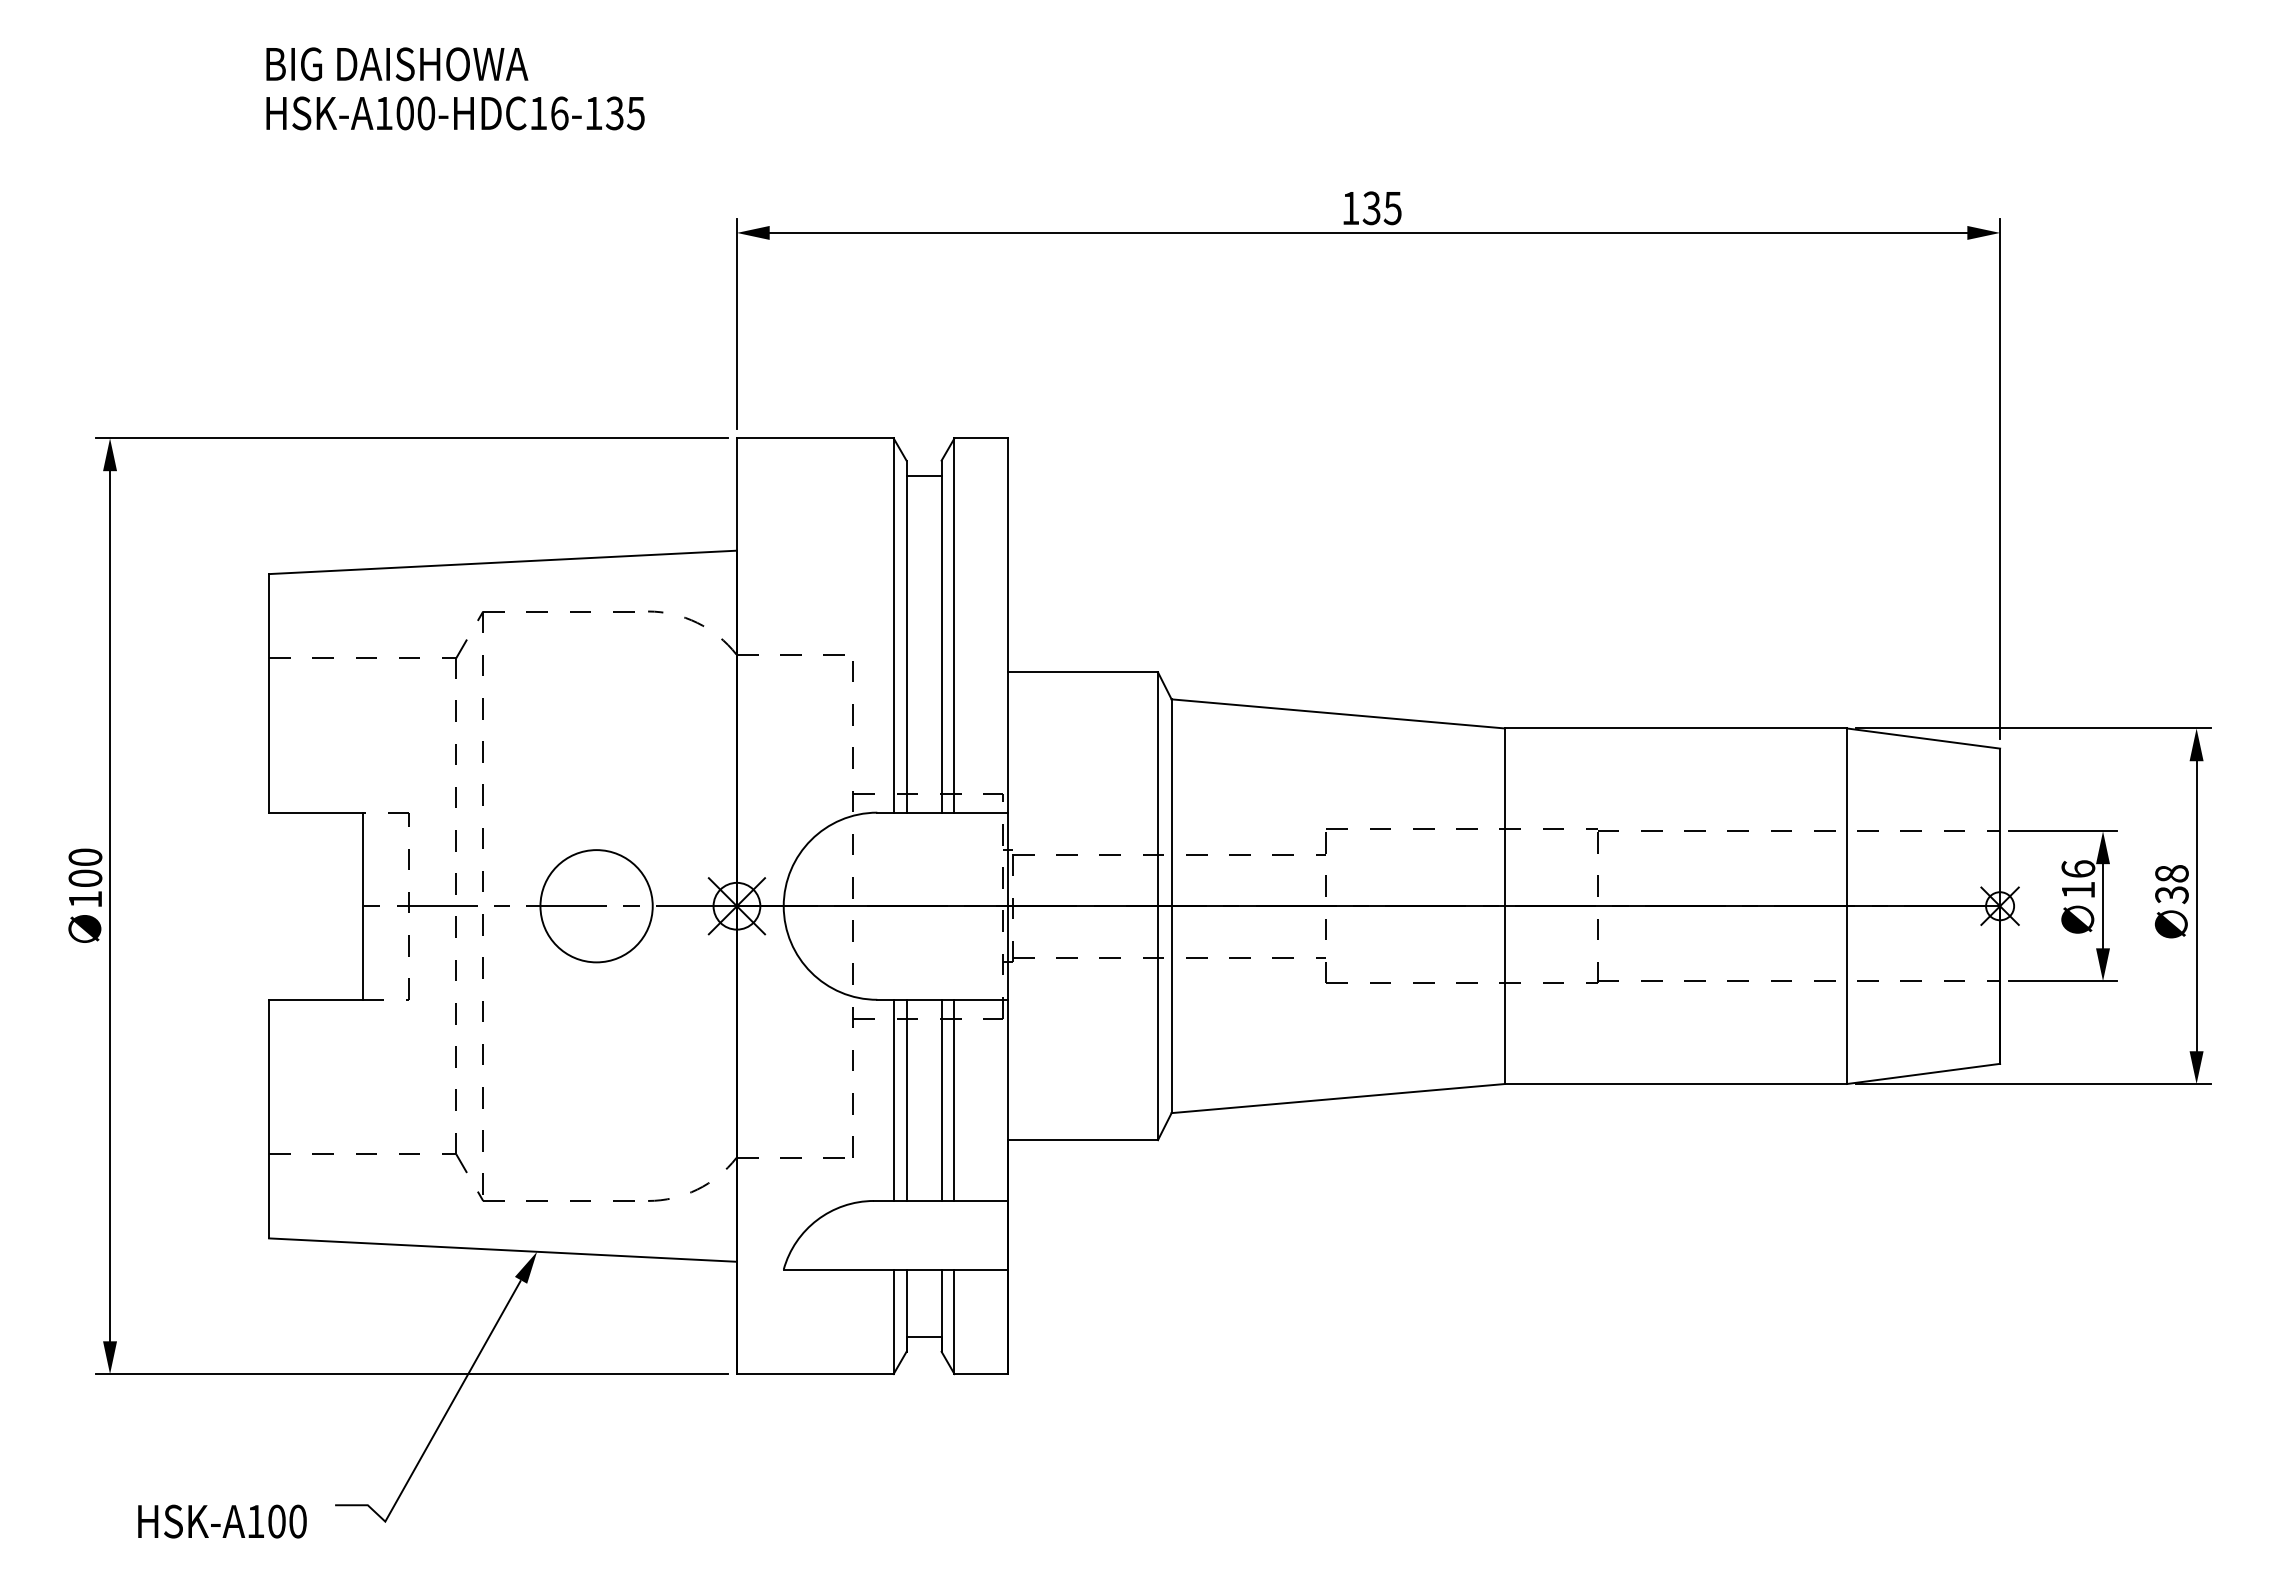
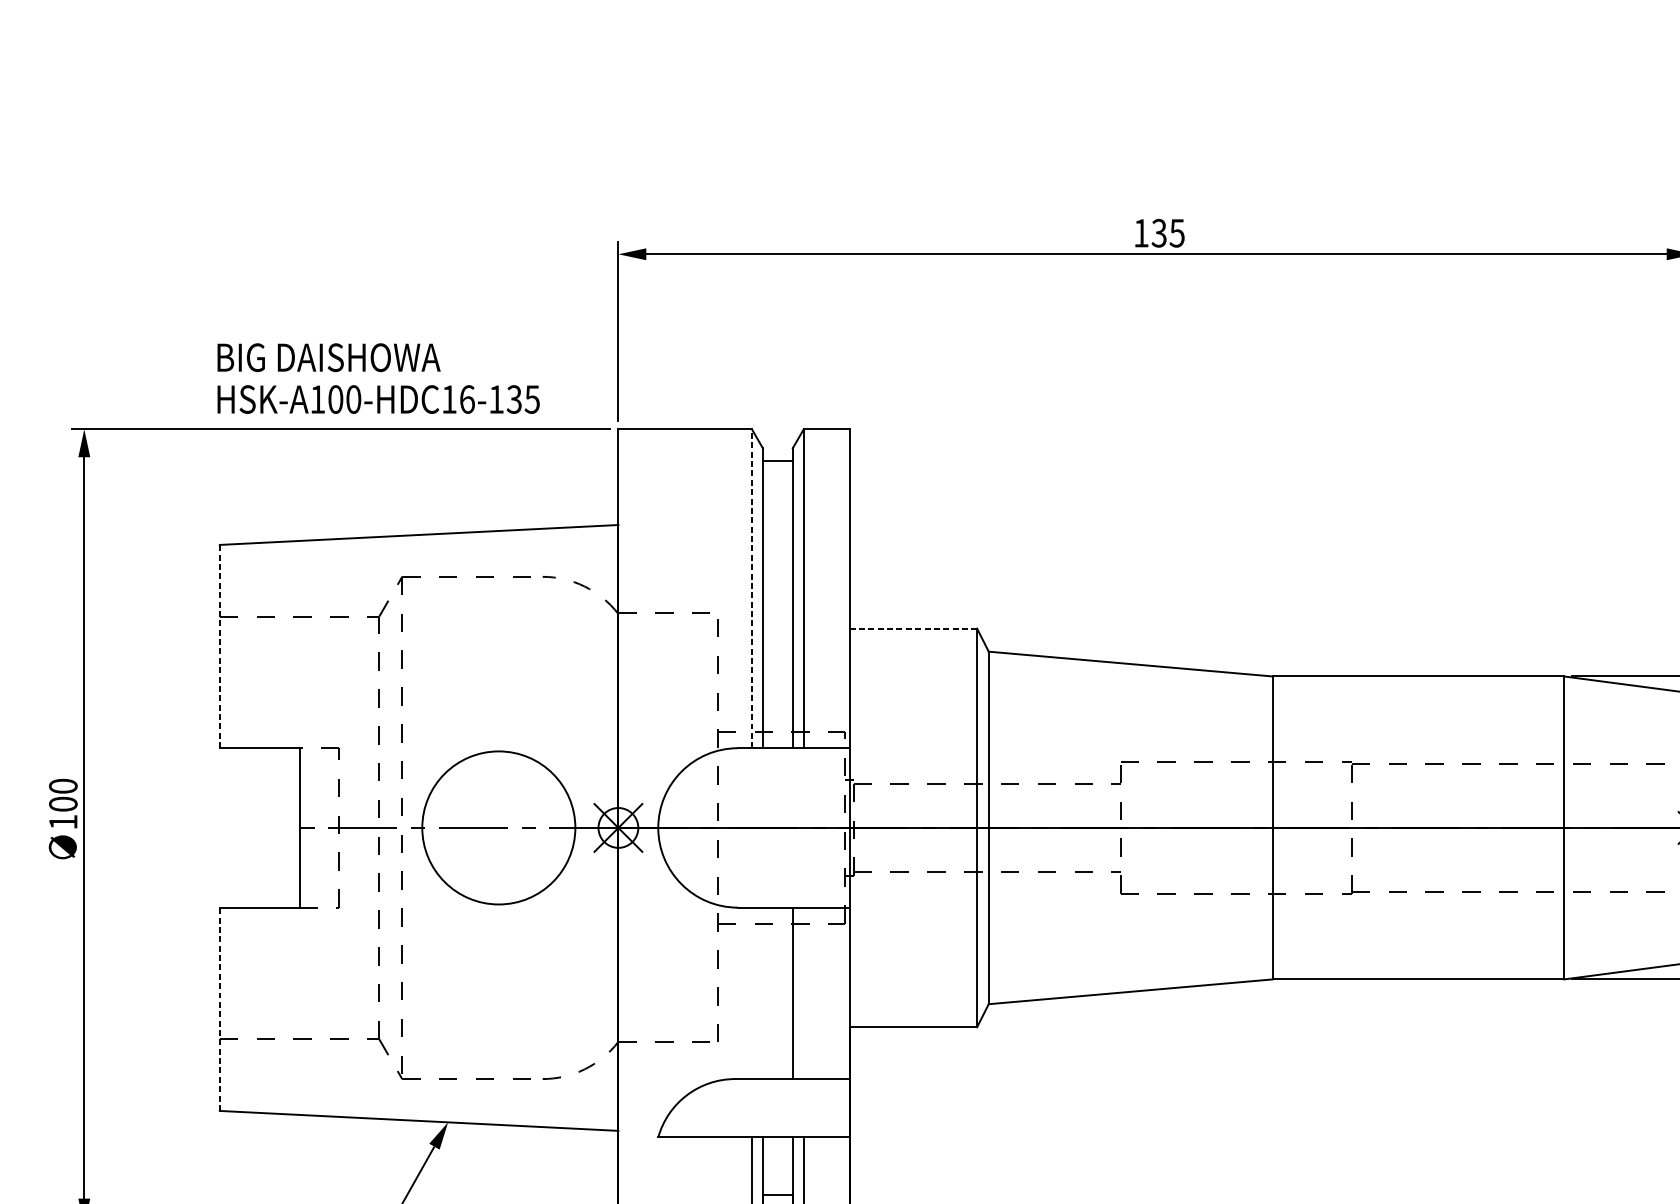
text: (455, 88) -> (378, 378), moved
line: (893, 625) -> (751, 588), solid -> dashed
line: (1083, 672) -> (913, 628), solid -> dashed
line: (269, 692) -> (220, 645), solid -> dashed
circle: (596, 906) -> (498, 828), size x1.6
line: (893, 1099) -> (751, 992), removed
line: (906, 1099) -> (762, 992), removed
line: (954, 1099) -> (803, 992), removed
line: (269, 1118) -> (220, 1008), solid -> dashed

